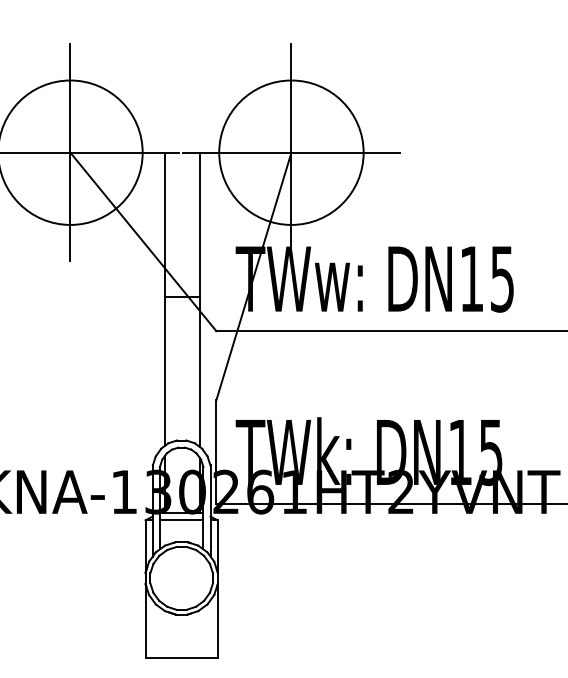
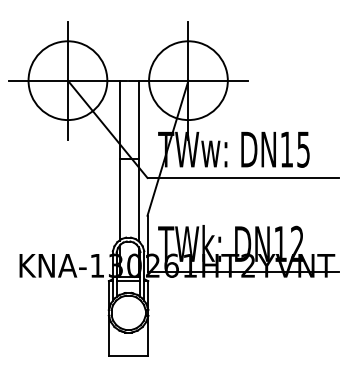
text: (491, 451) -> (297, 243), DN15 -> DN12

